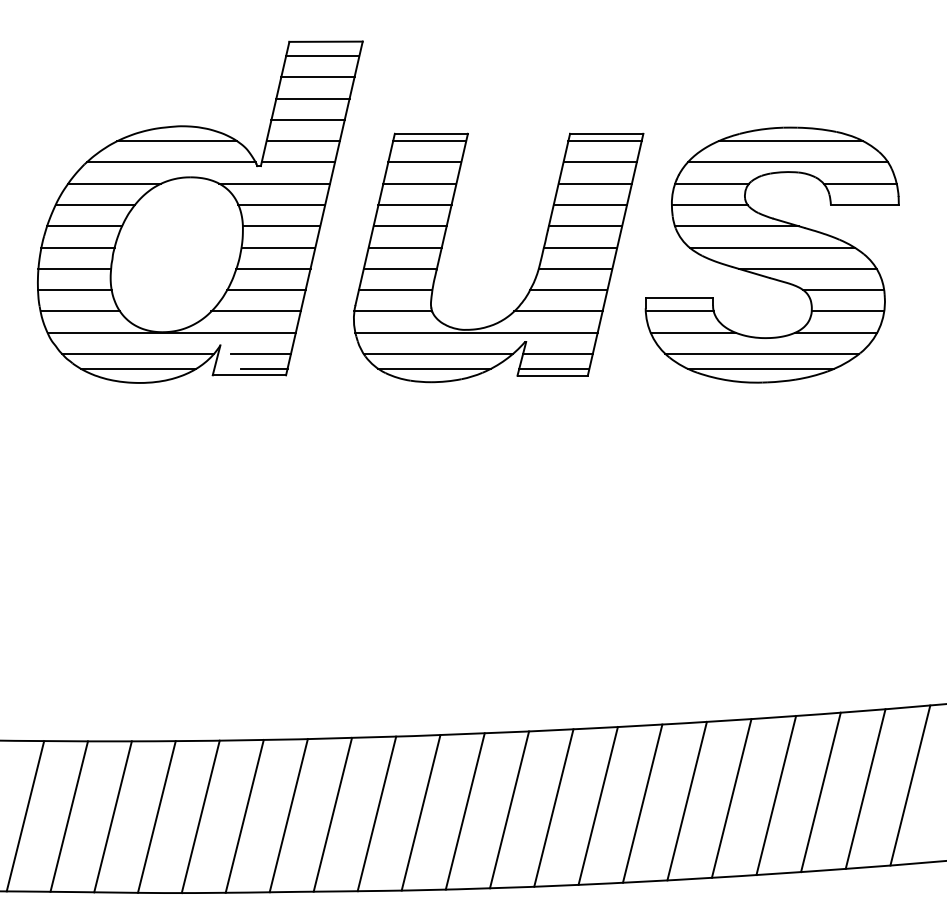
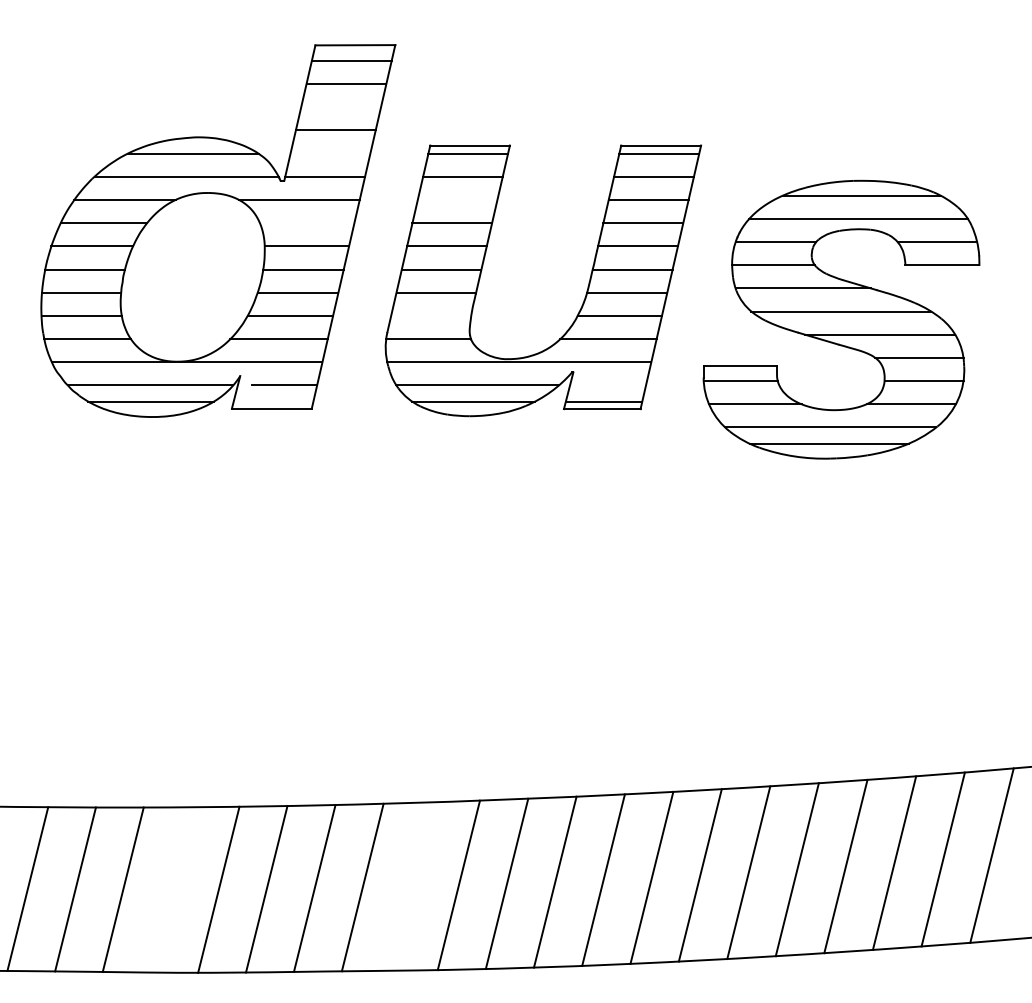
line: (313, 98) -> (341, 107), removed
line: (303, 141) -> (330, 153), removed
line: (419, 183) -> (457, 199), removed
line: (281, 205) -> (306, 223), removed
part: (772, 254) -> (841, 319), moved
line: (395, 289) -> (431, 315), removed
line: (558, 354) -> (608, 385), removed
line: (264, 368) -> (288, 401), removed
line: (376, 813) -> (410, 886), removed
line: (156, 816) -> (170, 889), removed

